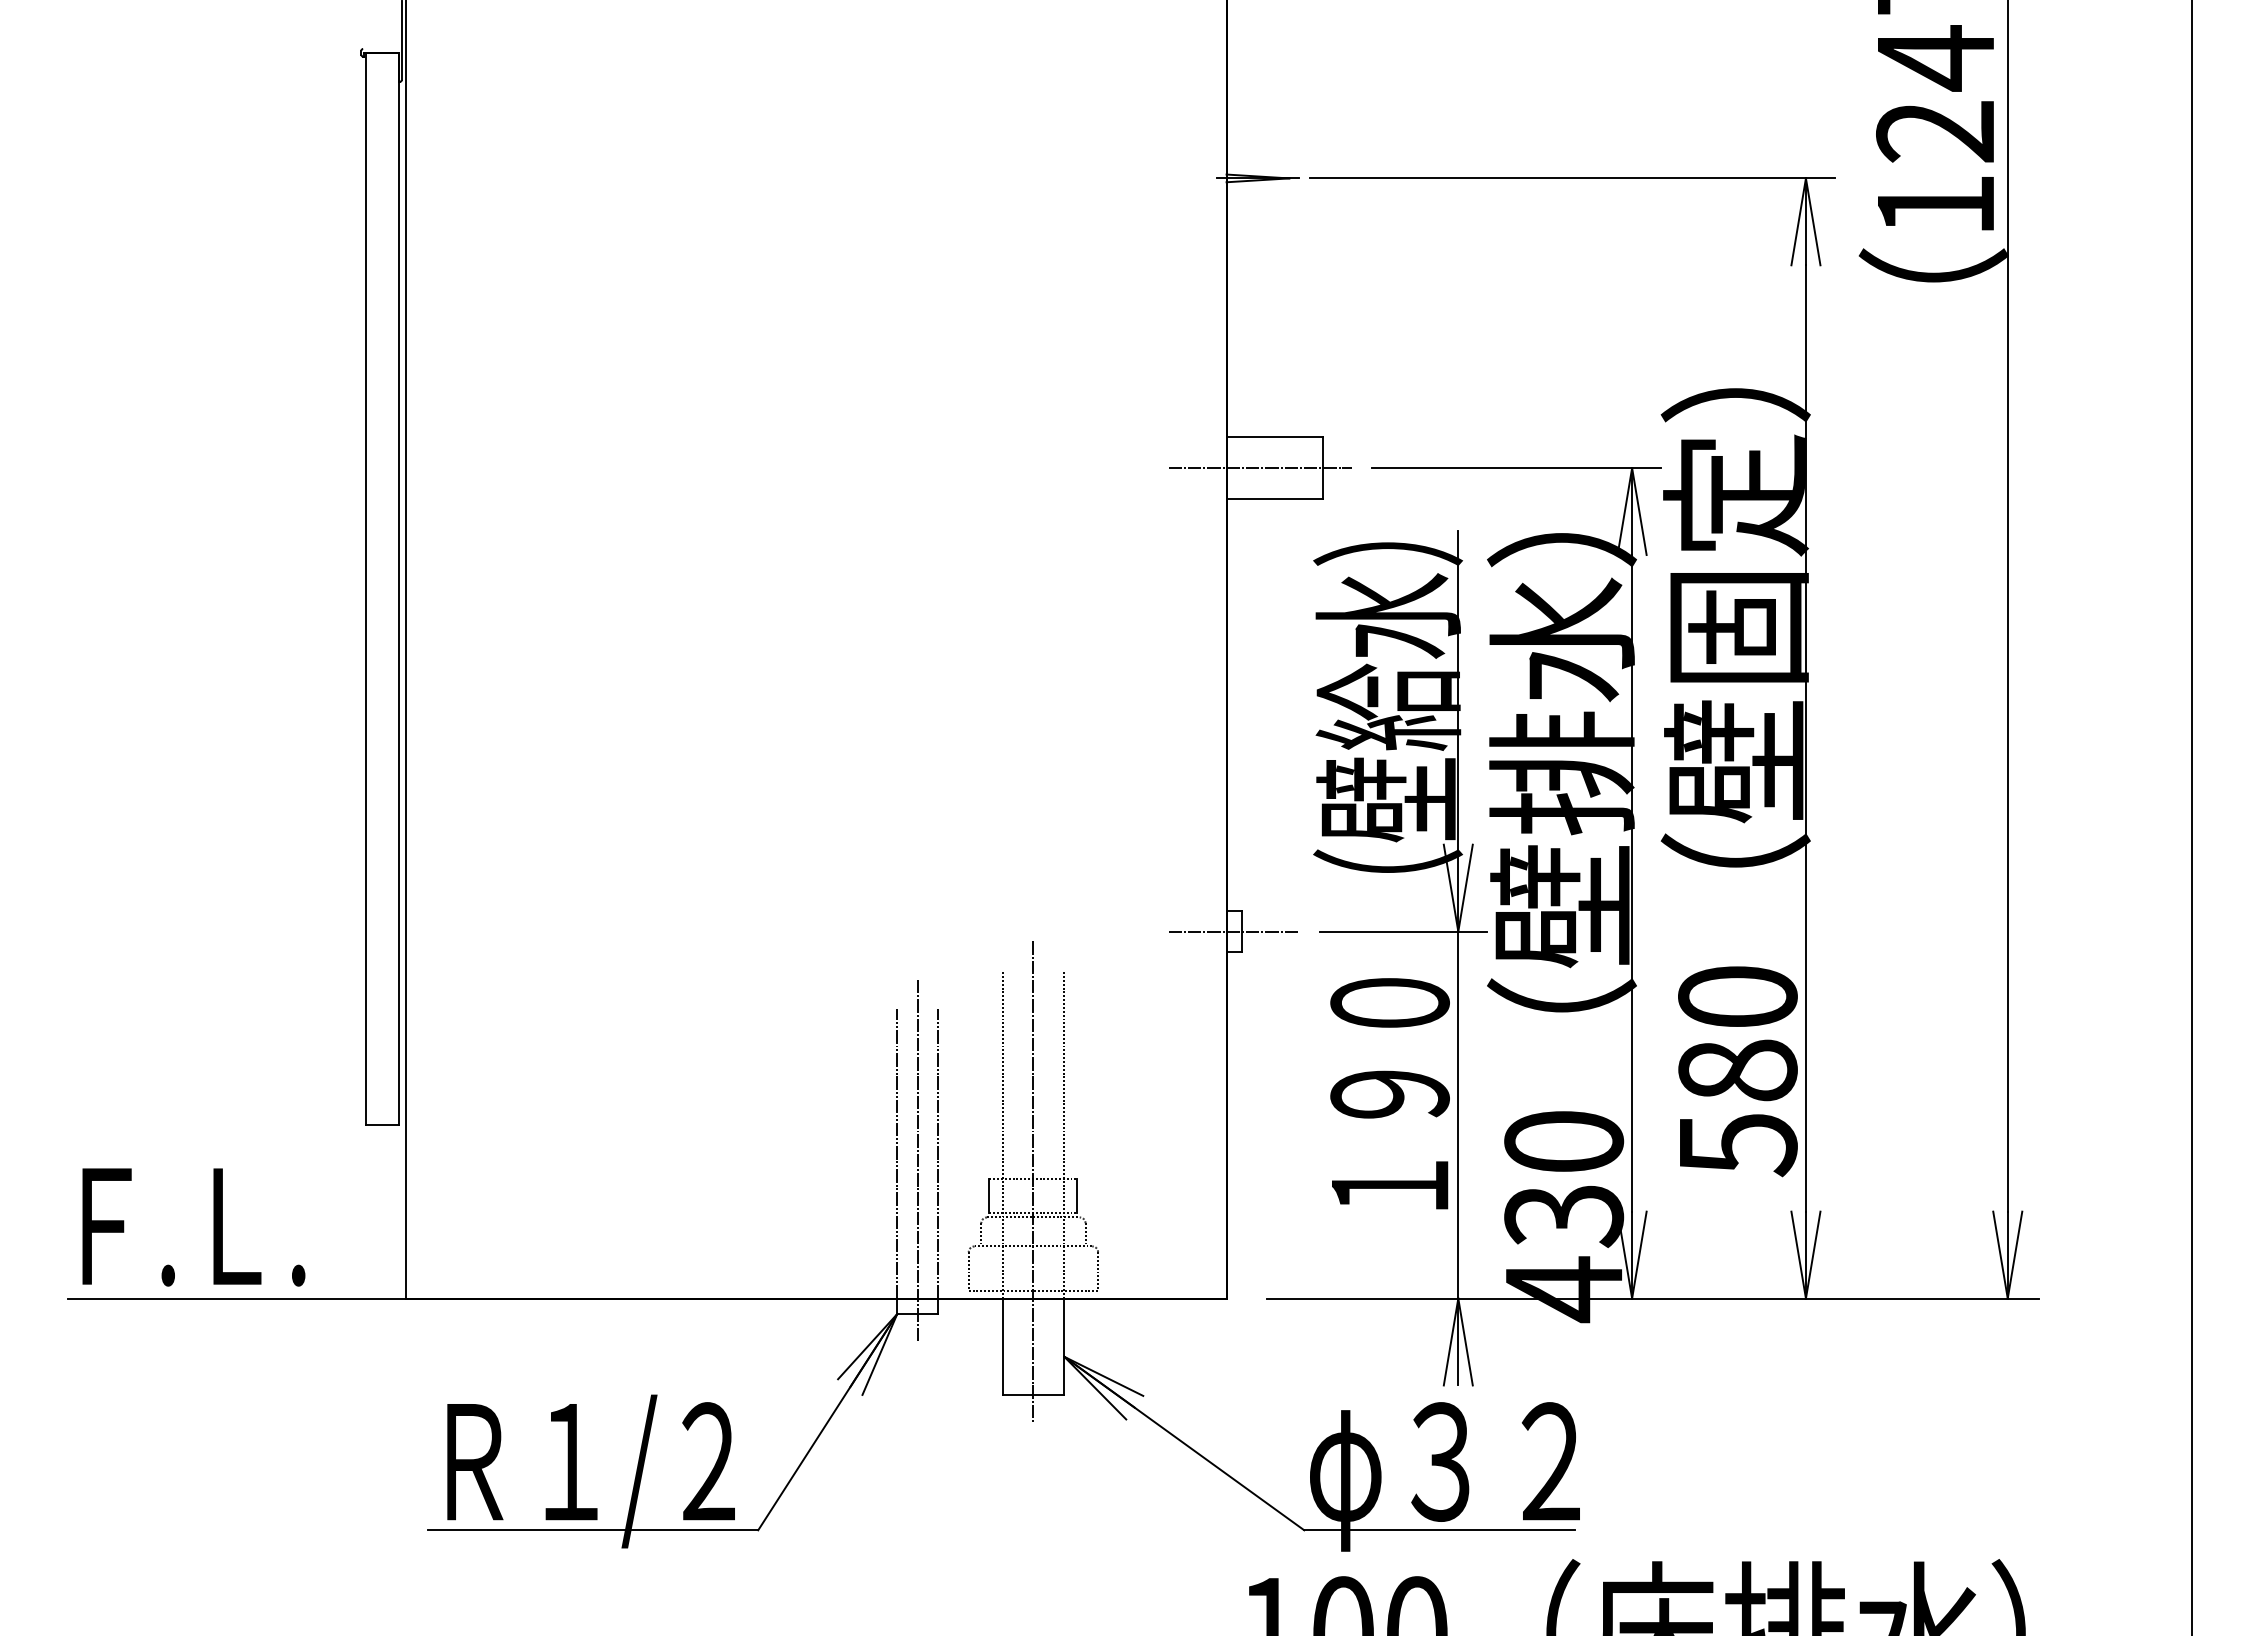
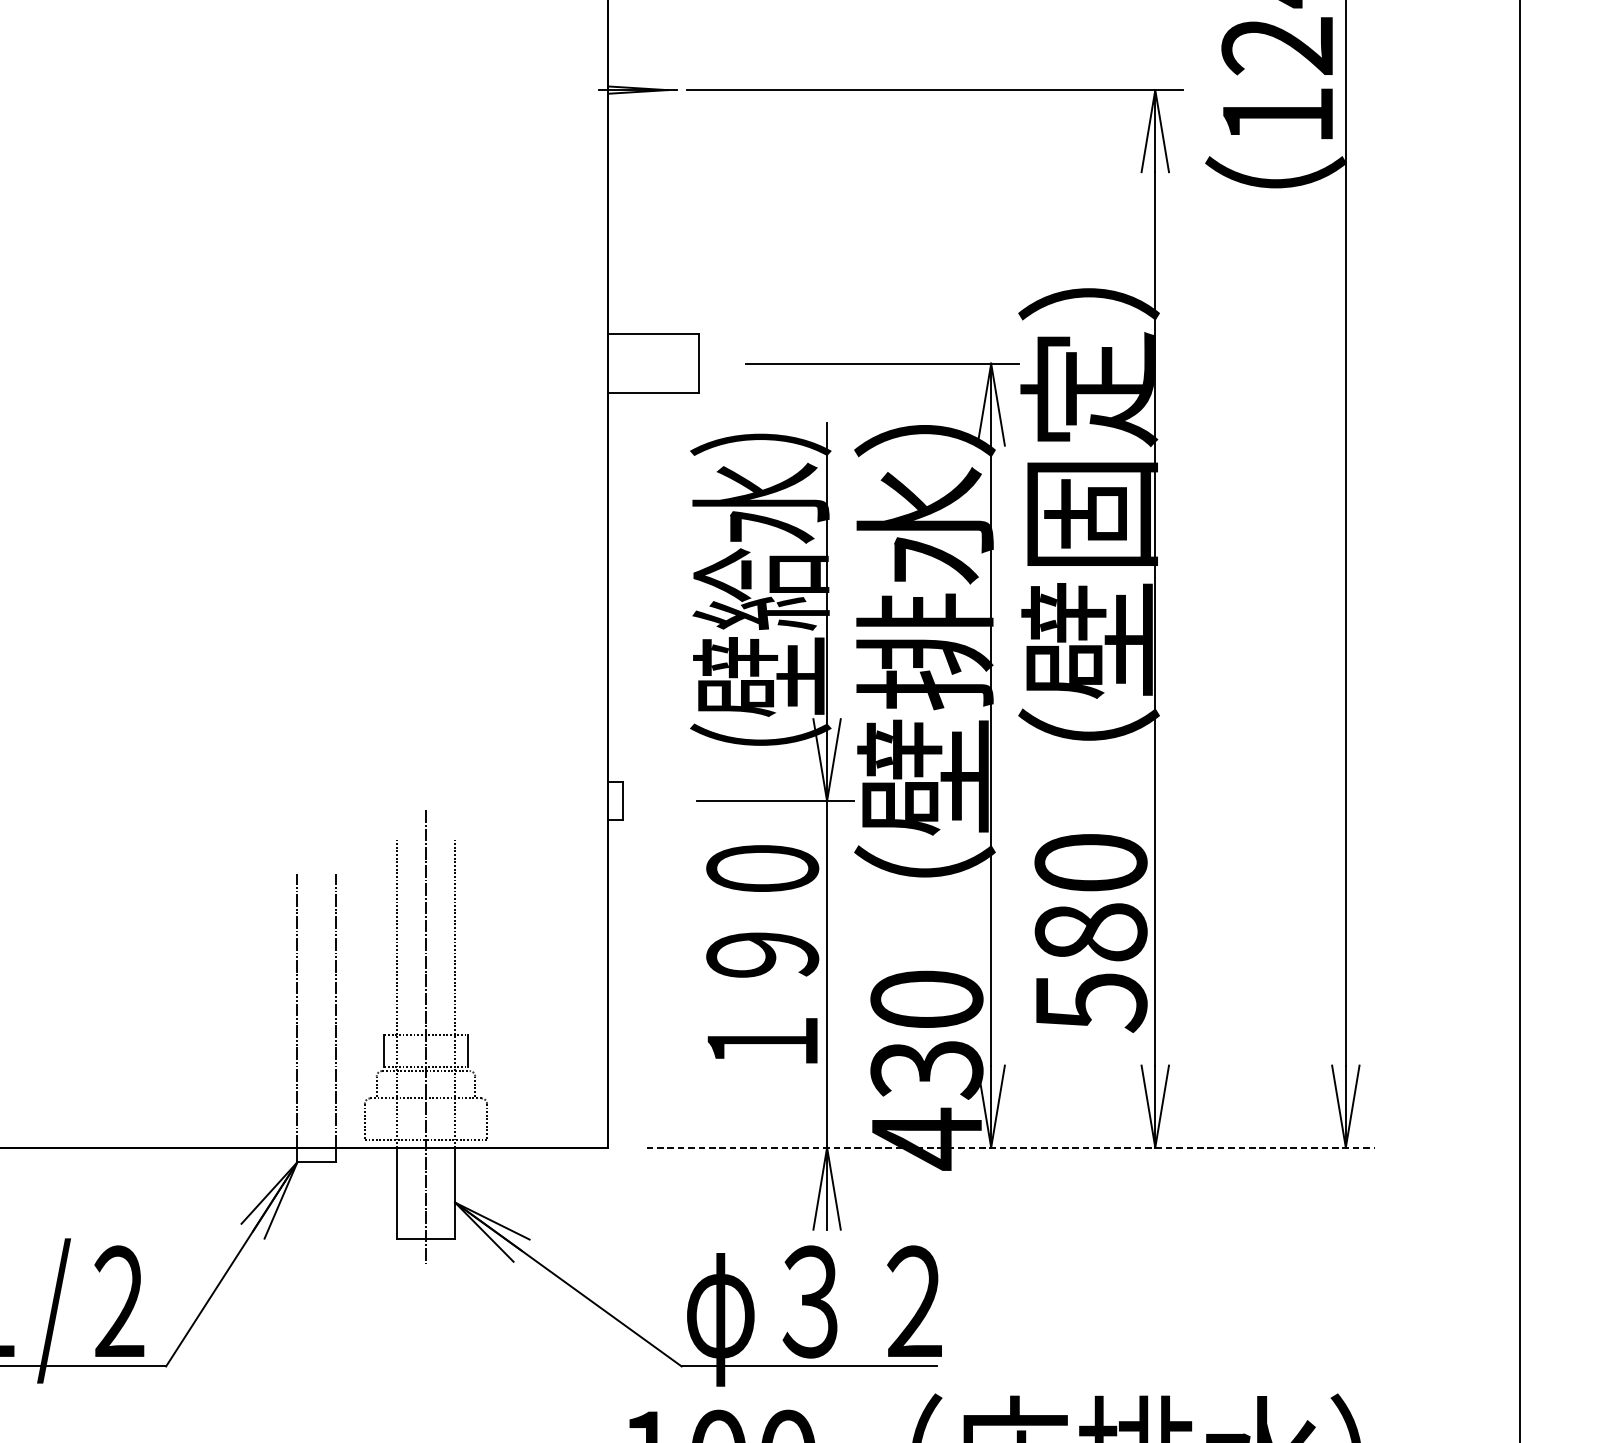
line: (1260, 468) -> (640, 363), removed
line: (1233, 931) -> (614, 801), removed
line: (917, 1160) -> (316, 1017), removed
line: (1652, 1298) -> (1010, 1147), solid -> dashed

